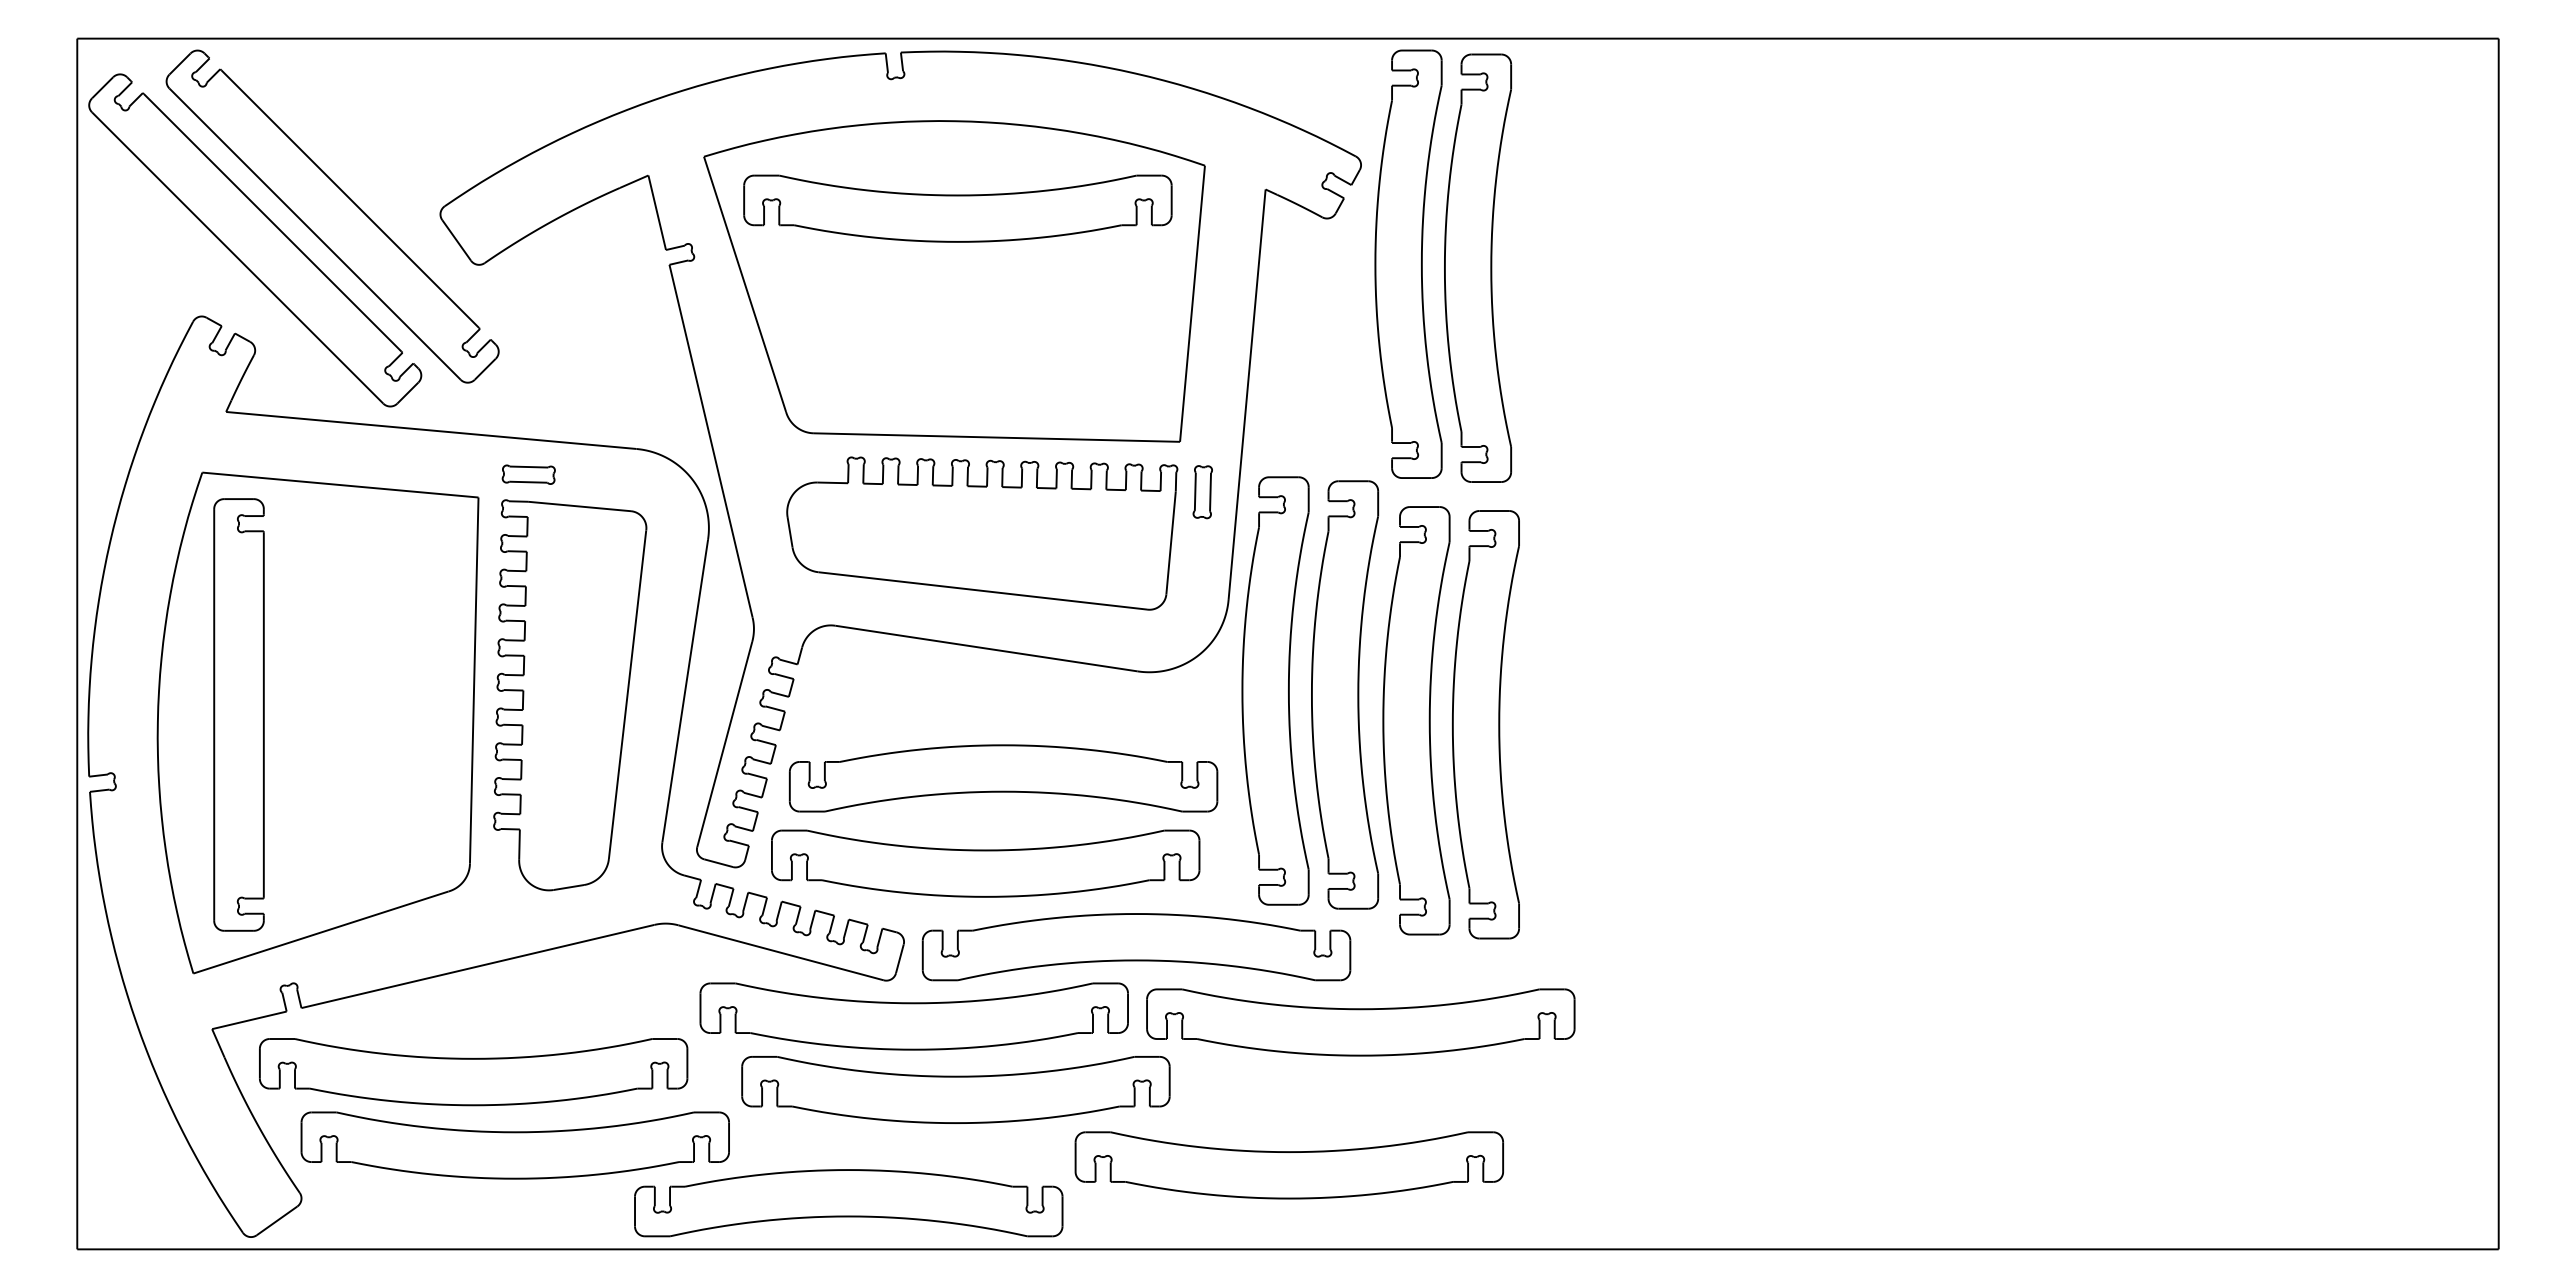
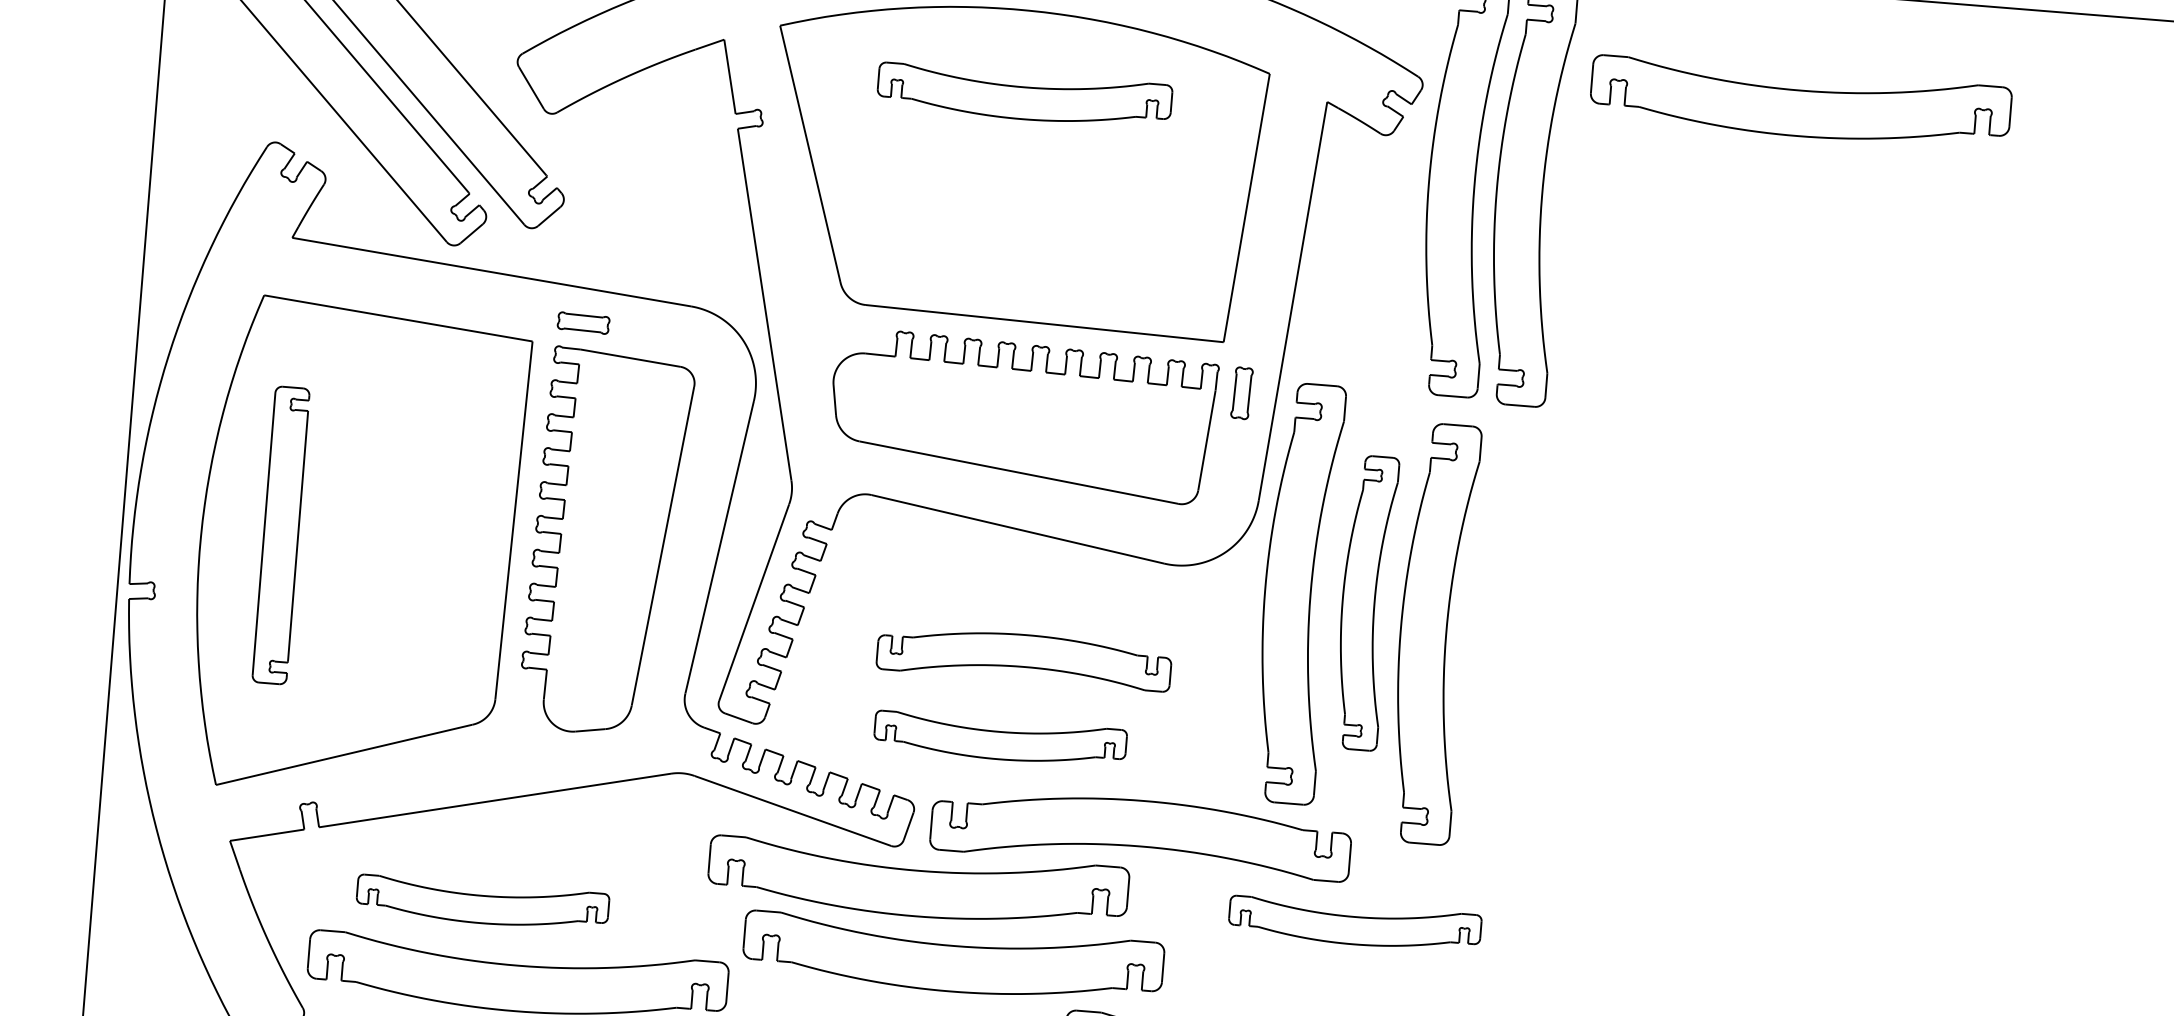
part: (1745, 152) -> (1799, 103), added
part: (957, 208) -> (1024, 96), size x0.7
part: (1345, 694) -> (1365, 602), size x0.7
part: (238, 714) -> (280, 534), size x0.7
part: (1485, 724) -> (1500, 642), removed
part: (1003, 778) -> (1024, 657), size x0.7
part: (985, 863) -> (1000, 739), size x0.6
part: (1360, 1022) -> (1354, 924), size x0.6
part: (473, 1072) -> (482, 903), size x0.6

